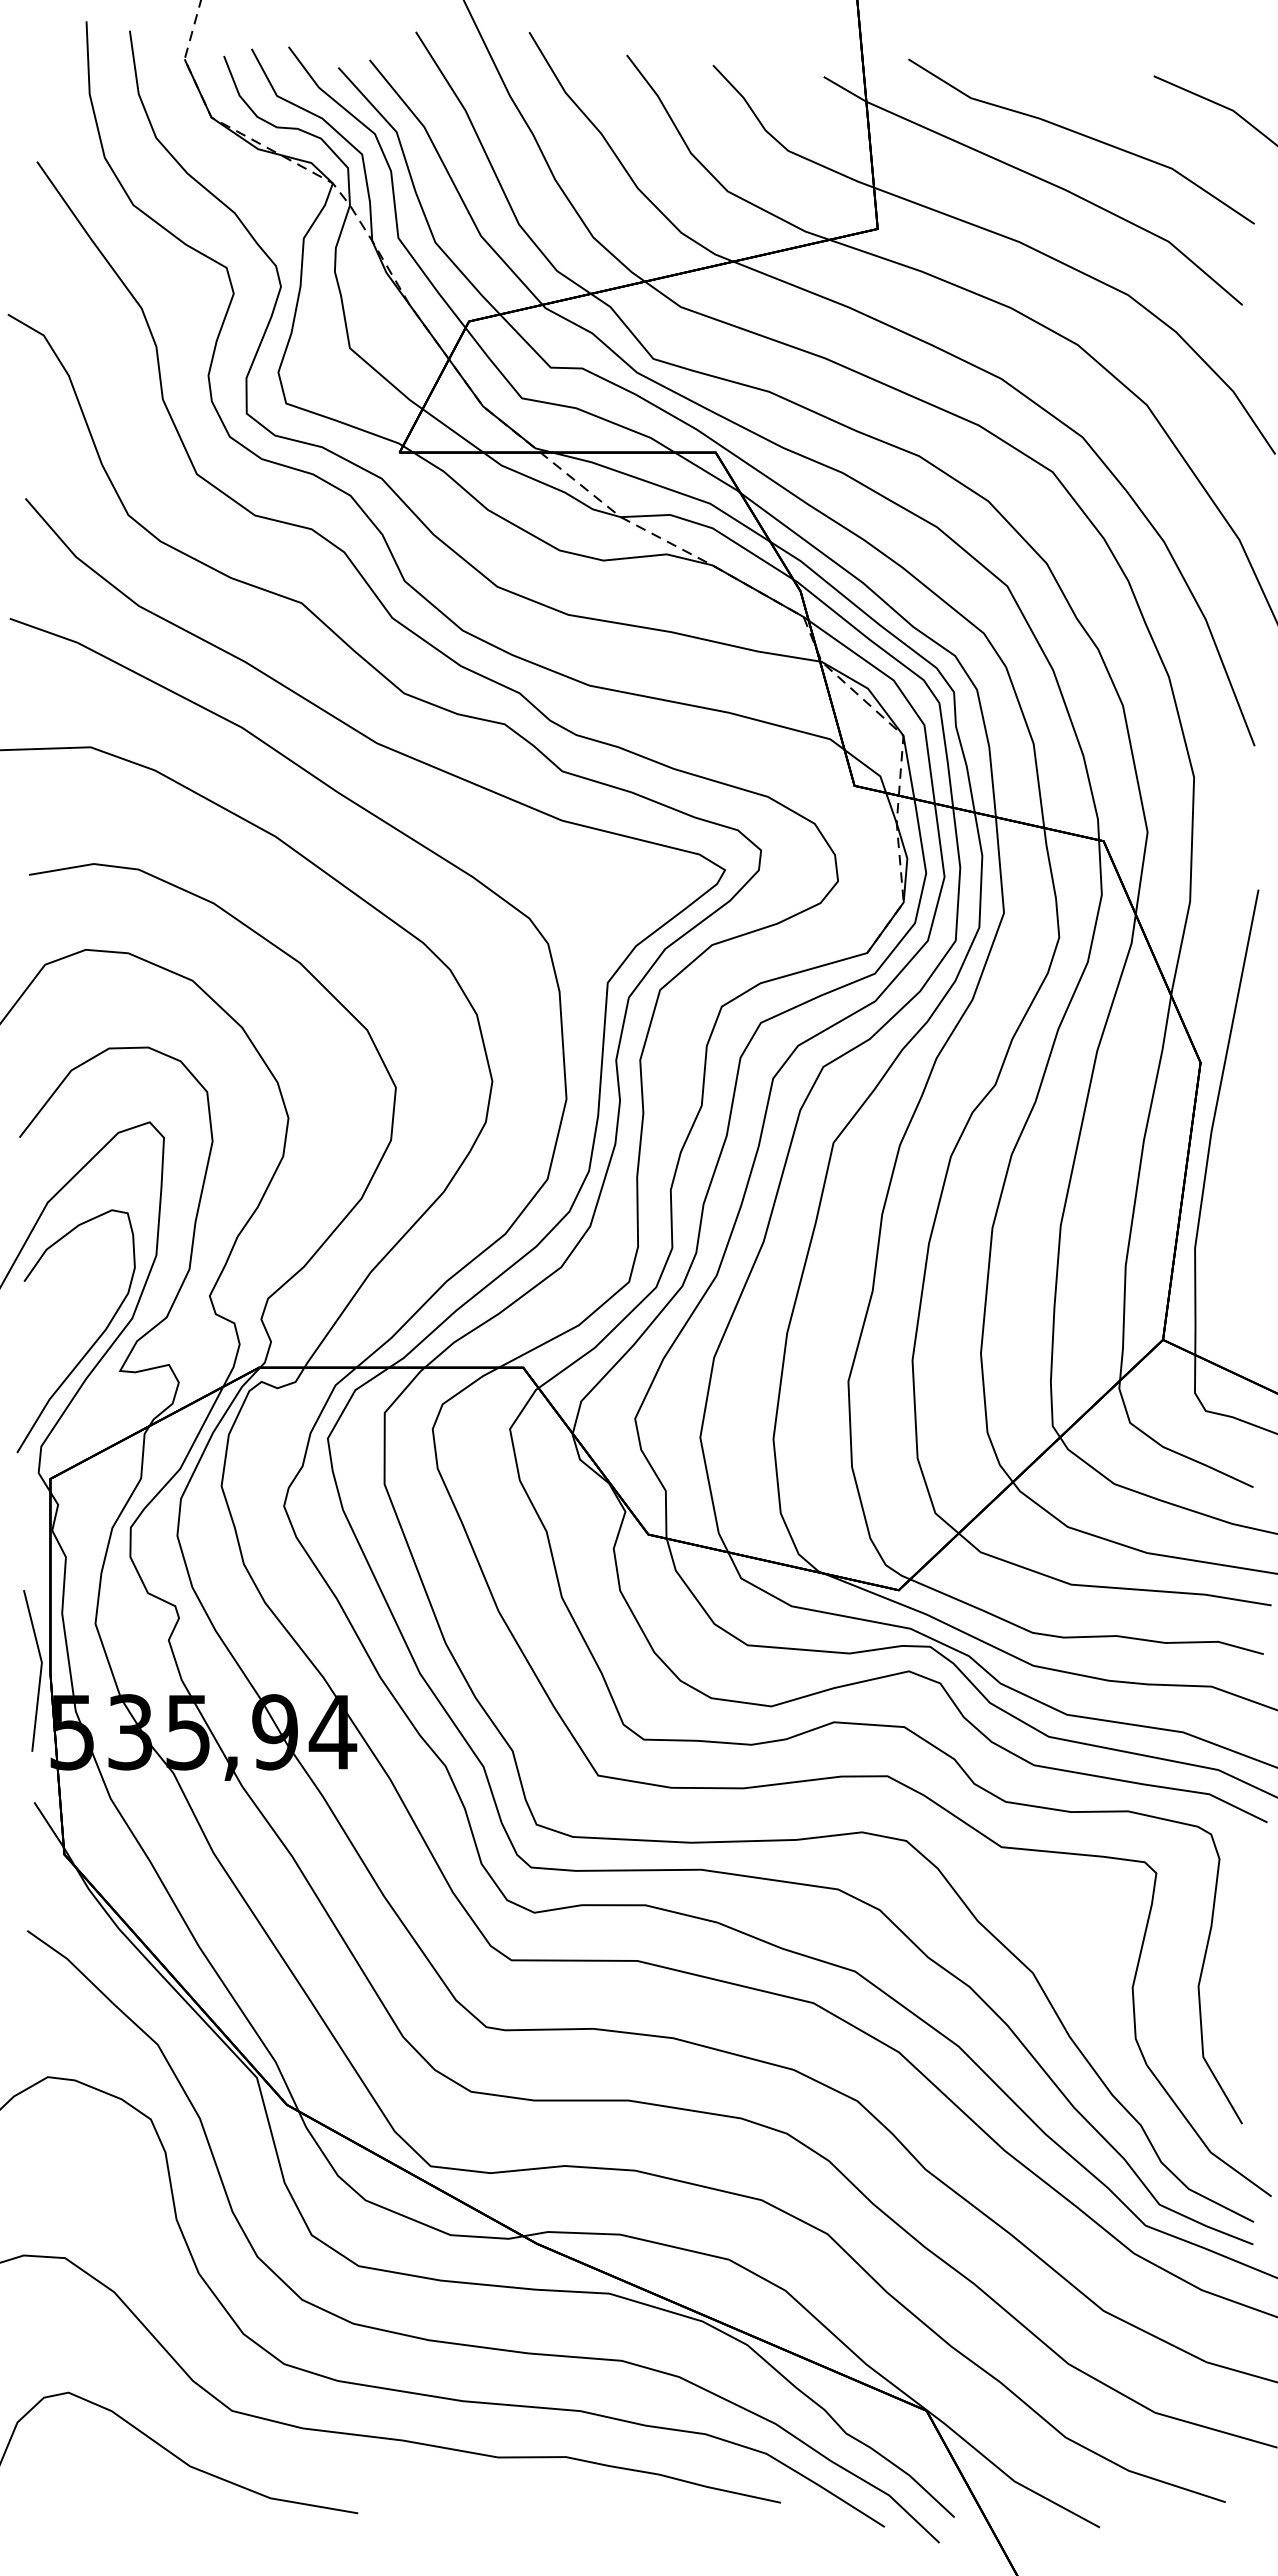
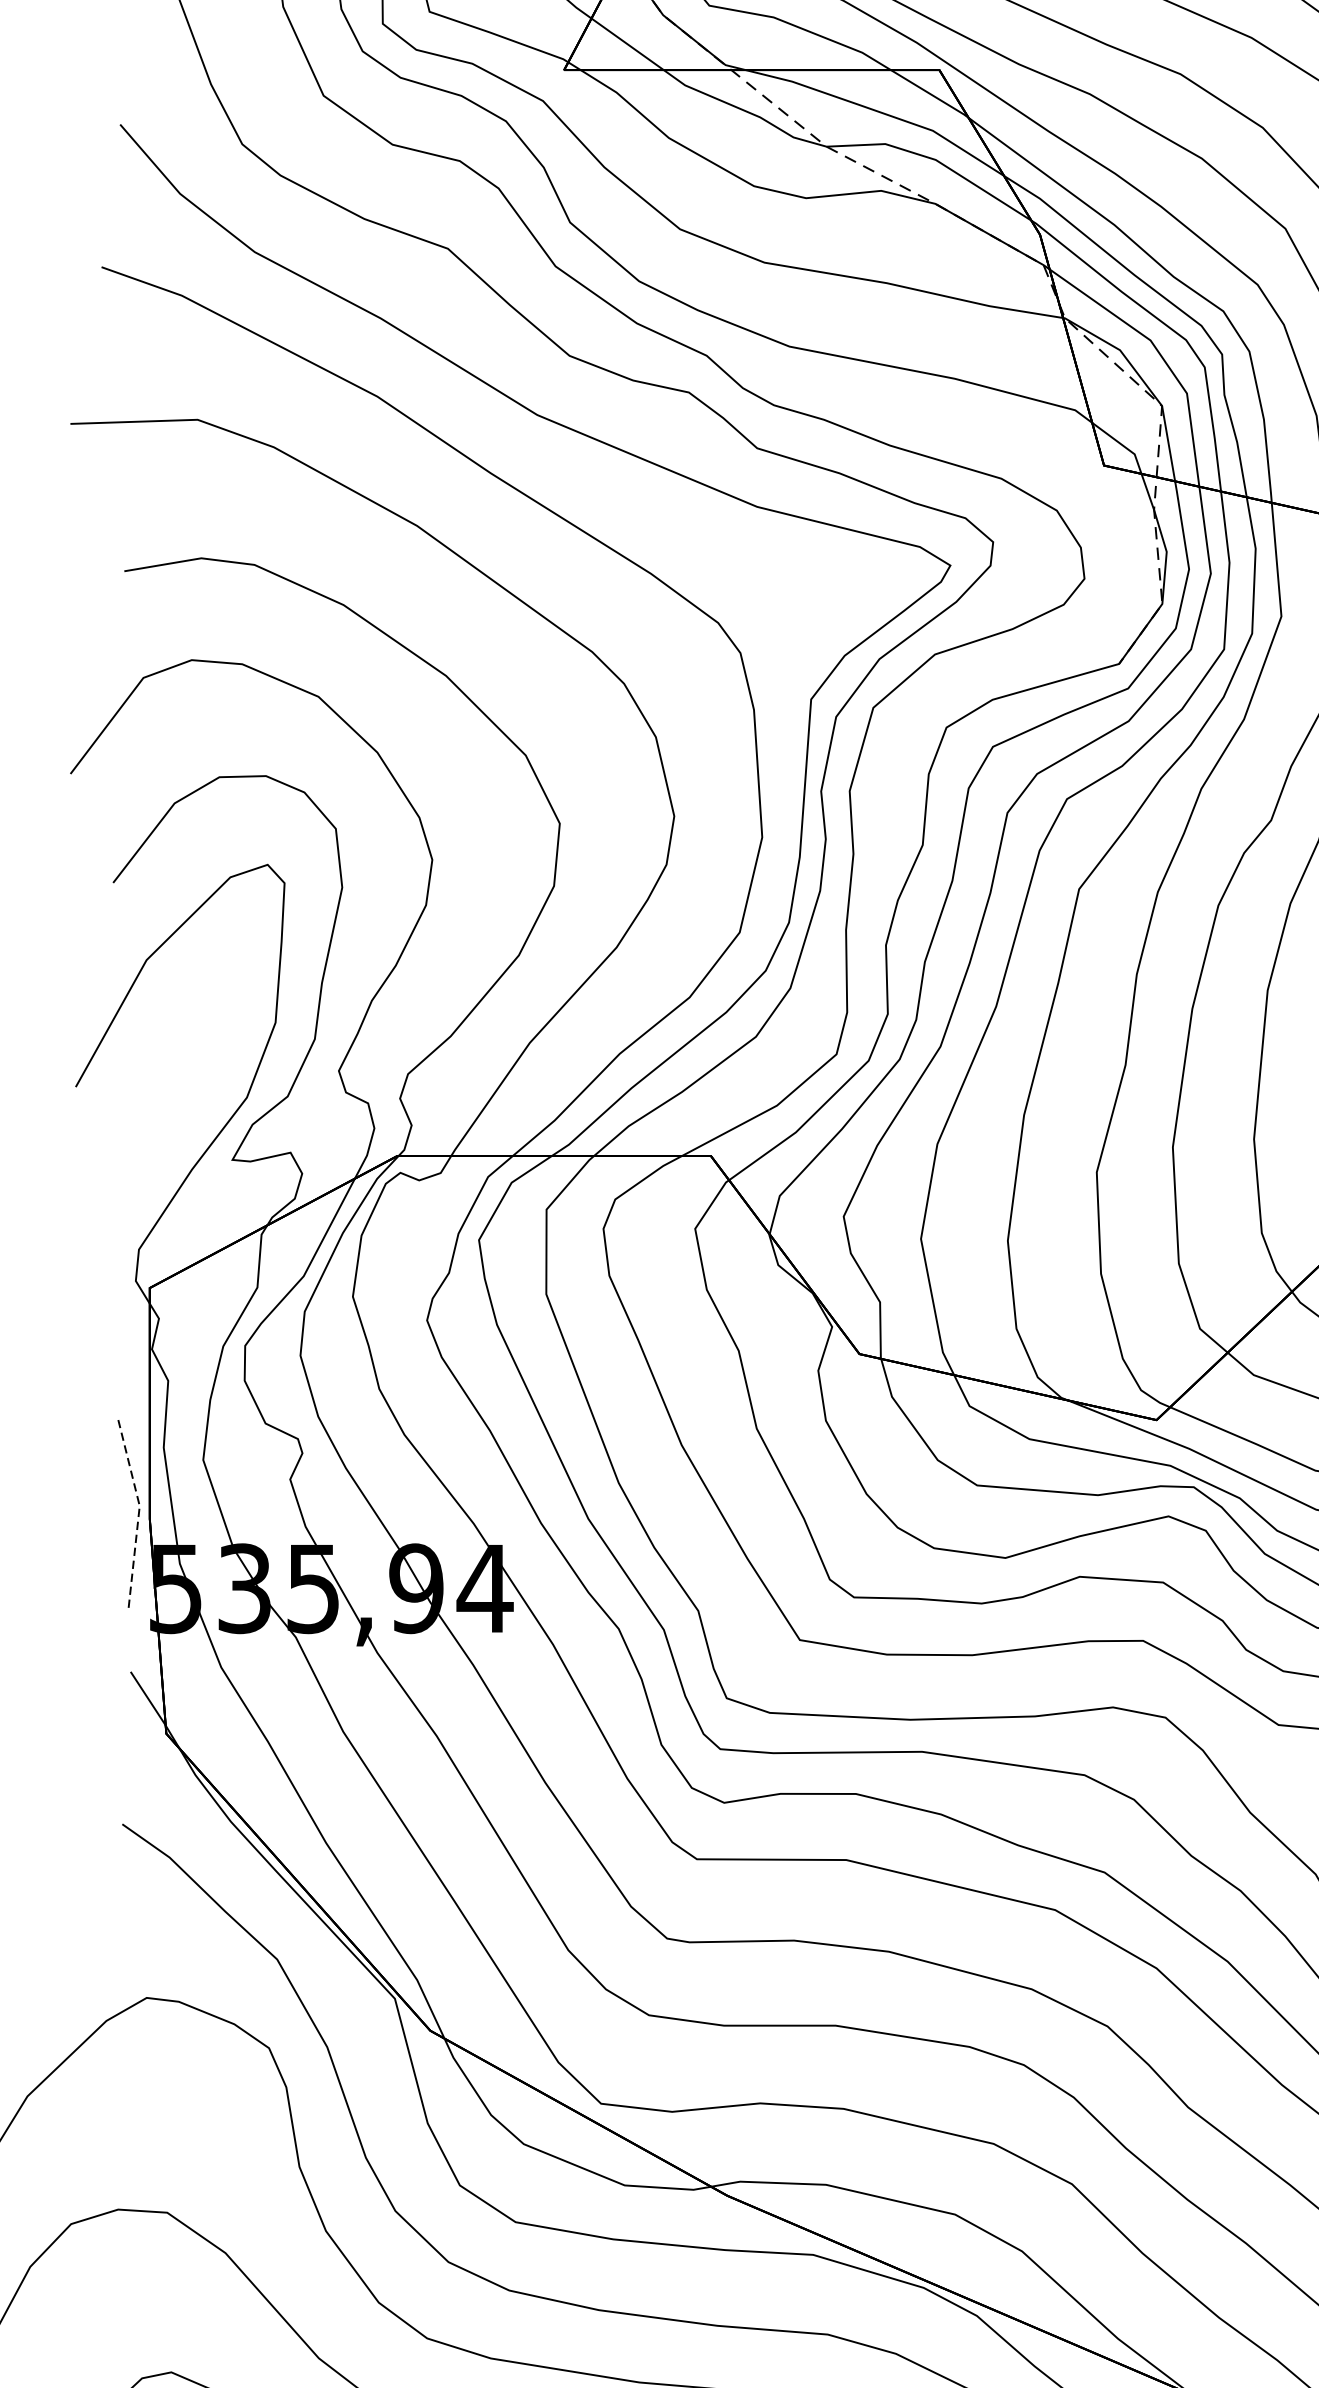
curve: (91, 1345) -> (198, 1129), removed
line: (41, 1669) -> (139, 1514), solid -> dashed

